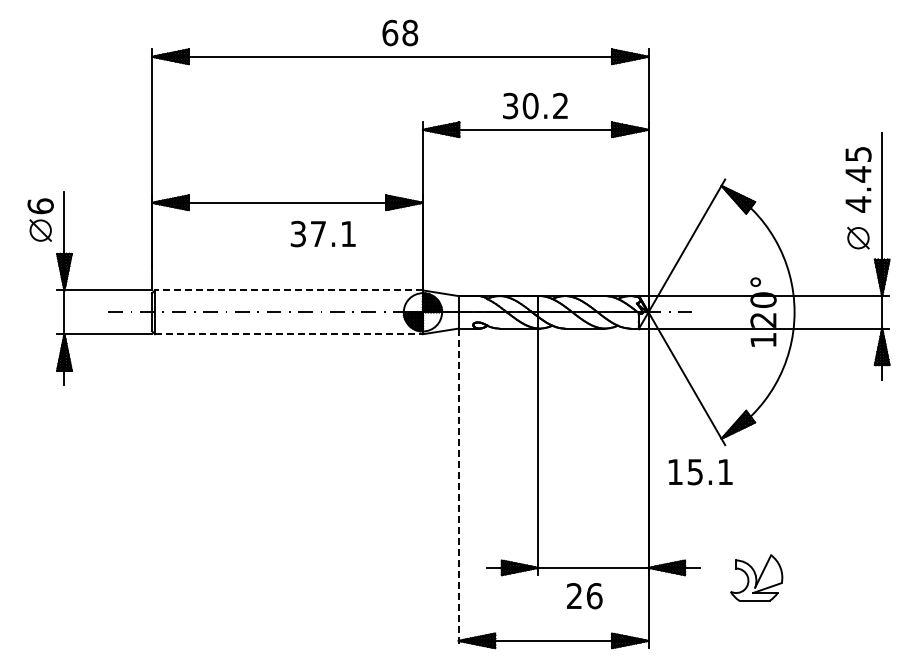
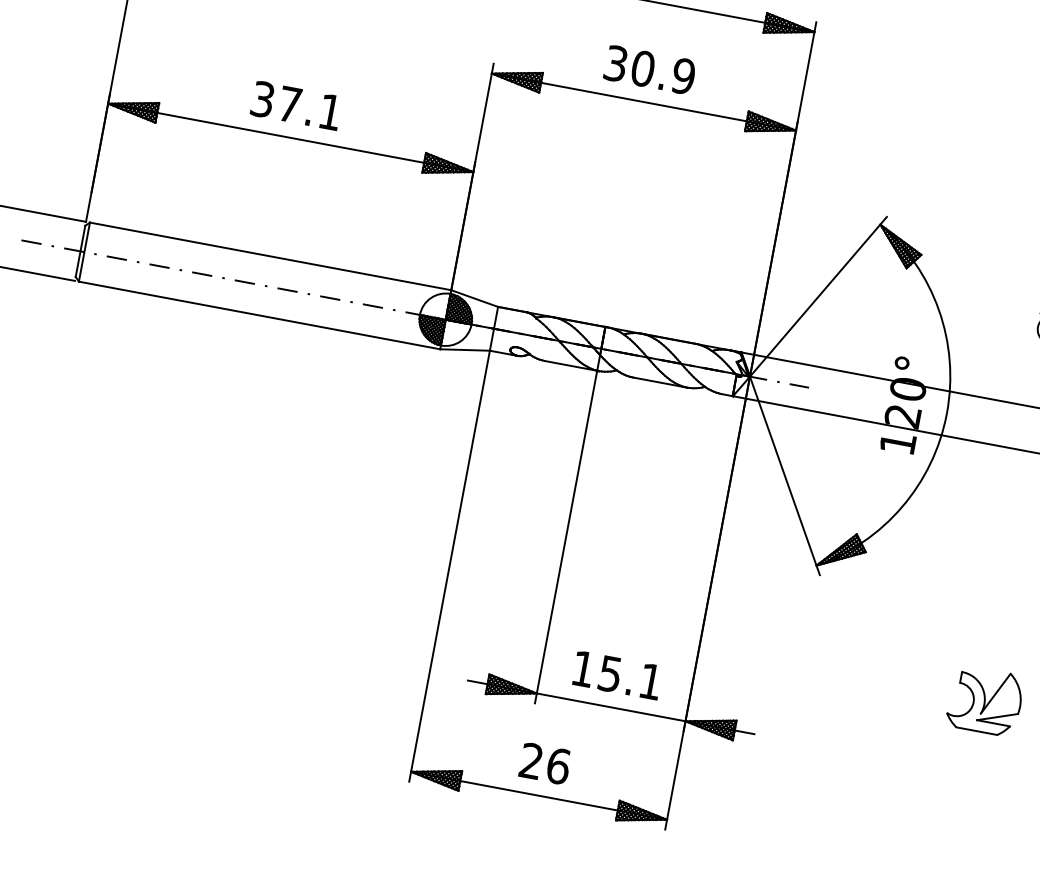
text: (560, 106) -> (683, 76), 30.2 -> 30.9
text: (322, 233) -> (295, 104), moved
line: (288, 290) -> (269, 256), dashed -> solid
line: (288, 334) -> (258, 315), dashed -> solid
text: (700, 472) -> (617, 675), moved
line: (458, 488) -> (449, 566), dashed -> solid
part: (756, 577) -> (985, 700), moved
text: (584, 596) -> (544, 764), moved

